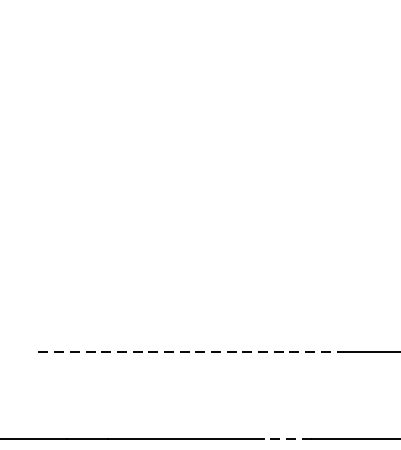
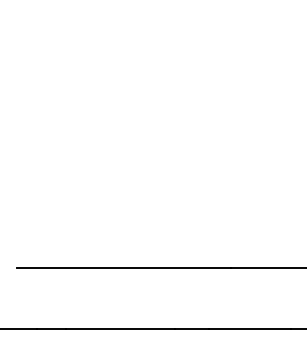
line: (191, 350) -> (124, 267), dashed -> solid
line: (287, 439) -> (191, 329), dashed -> solid

